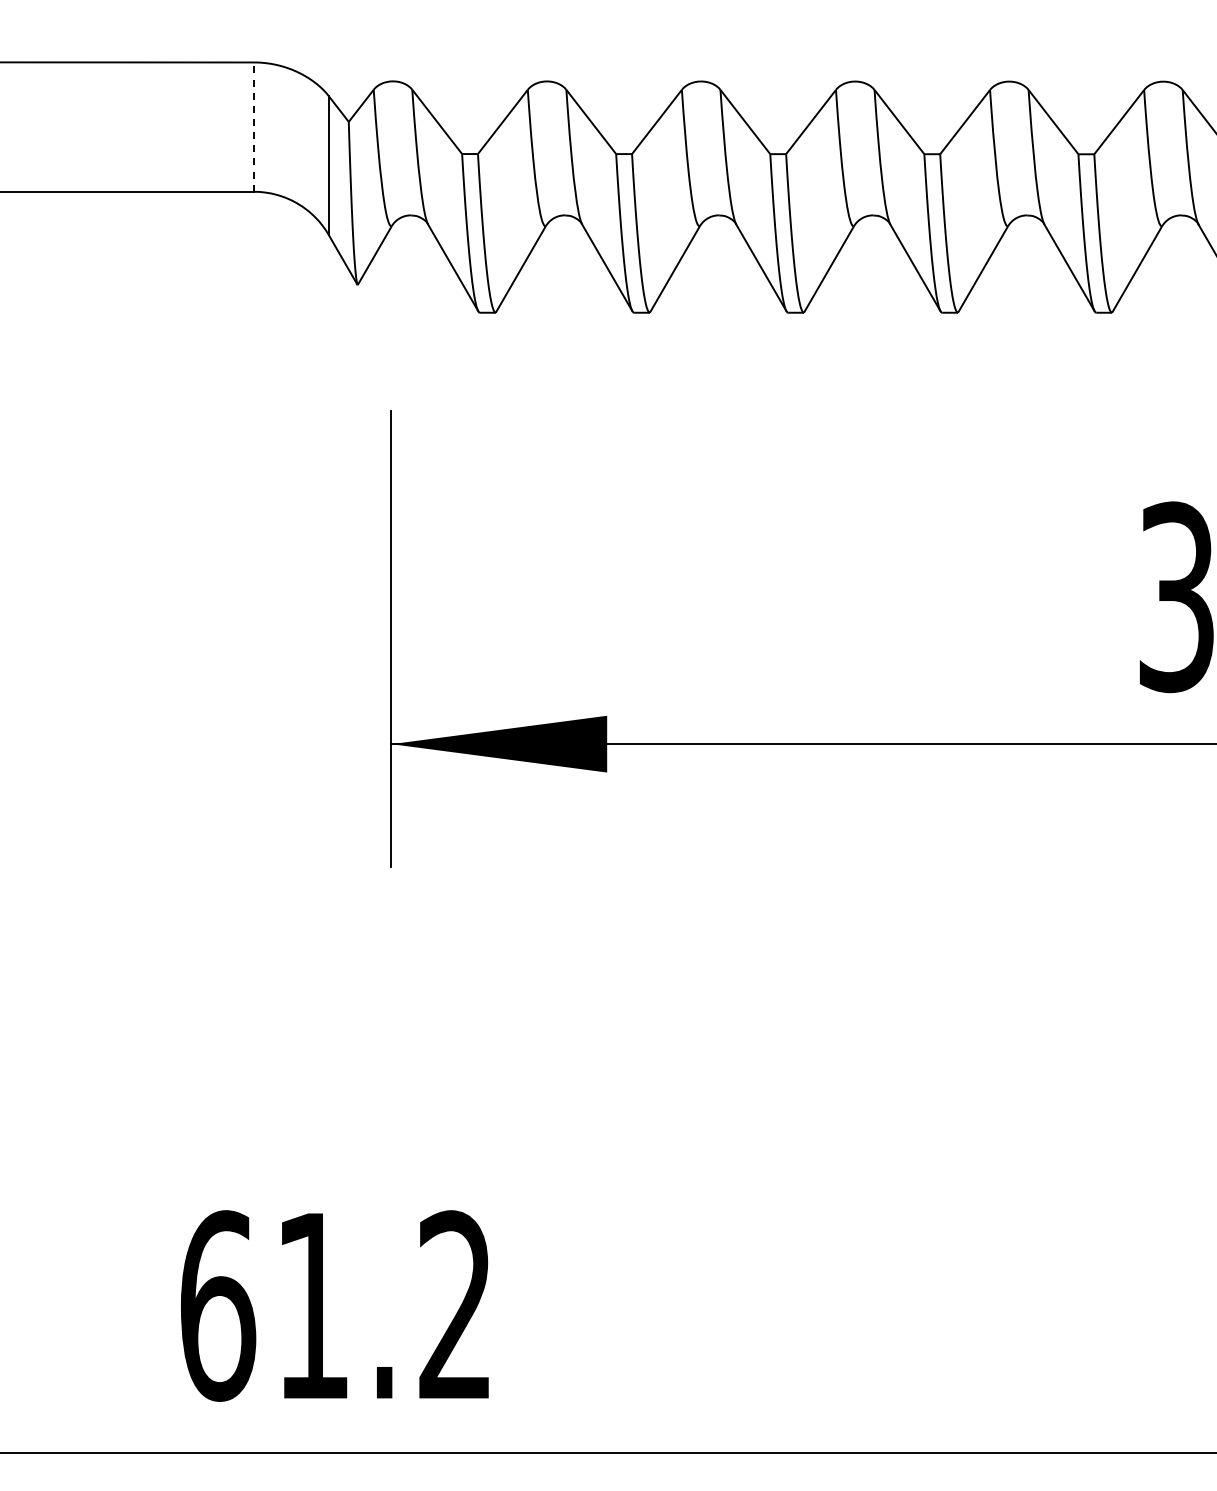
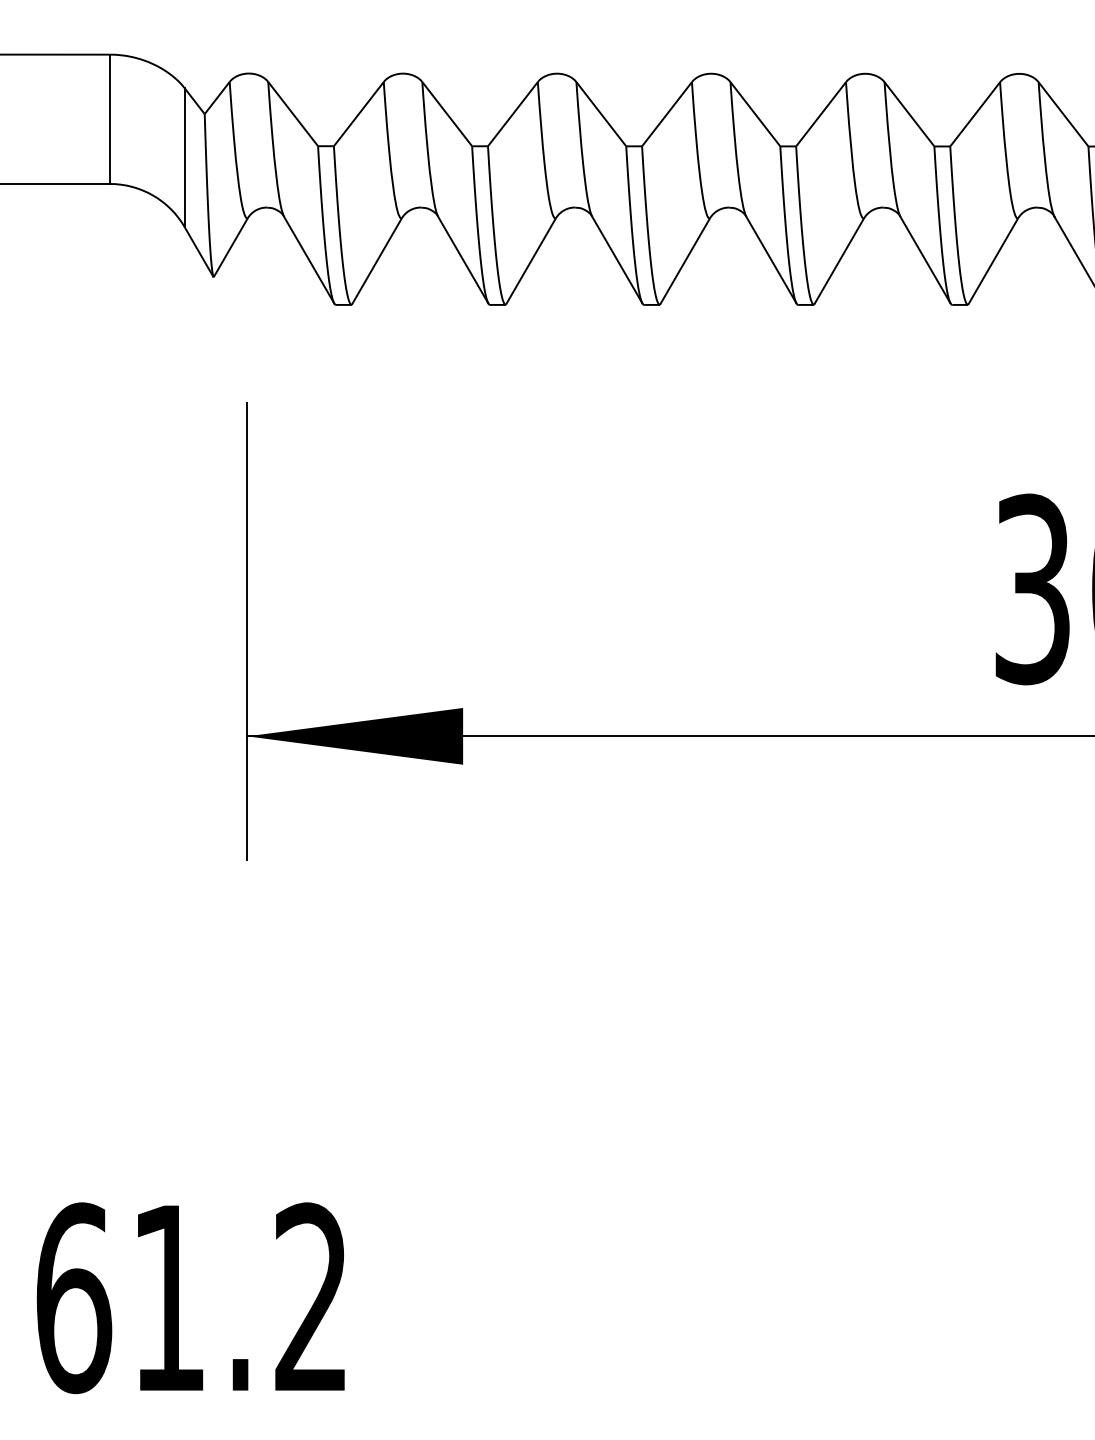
line: (254, 127) -> (110, 119), dashed -> solid

